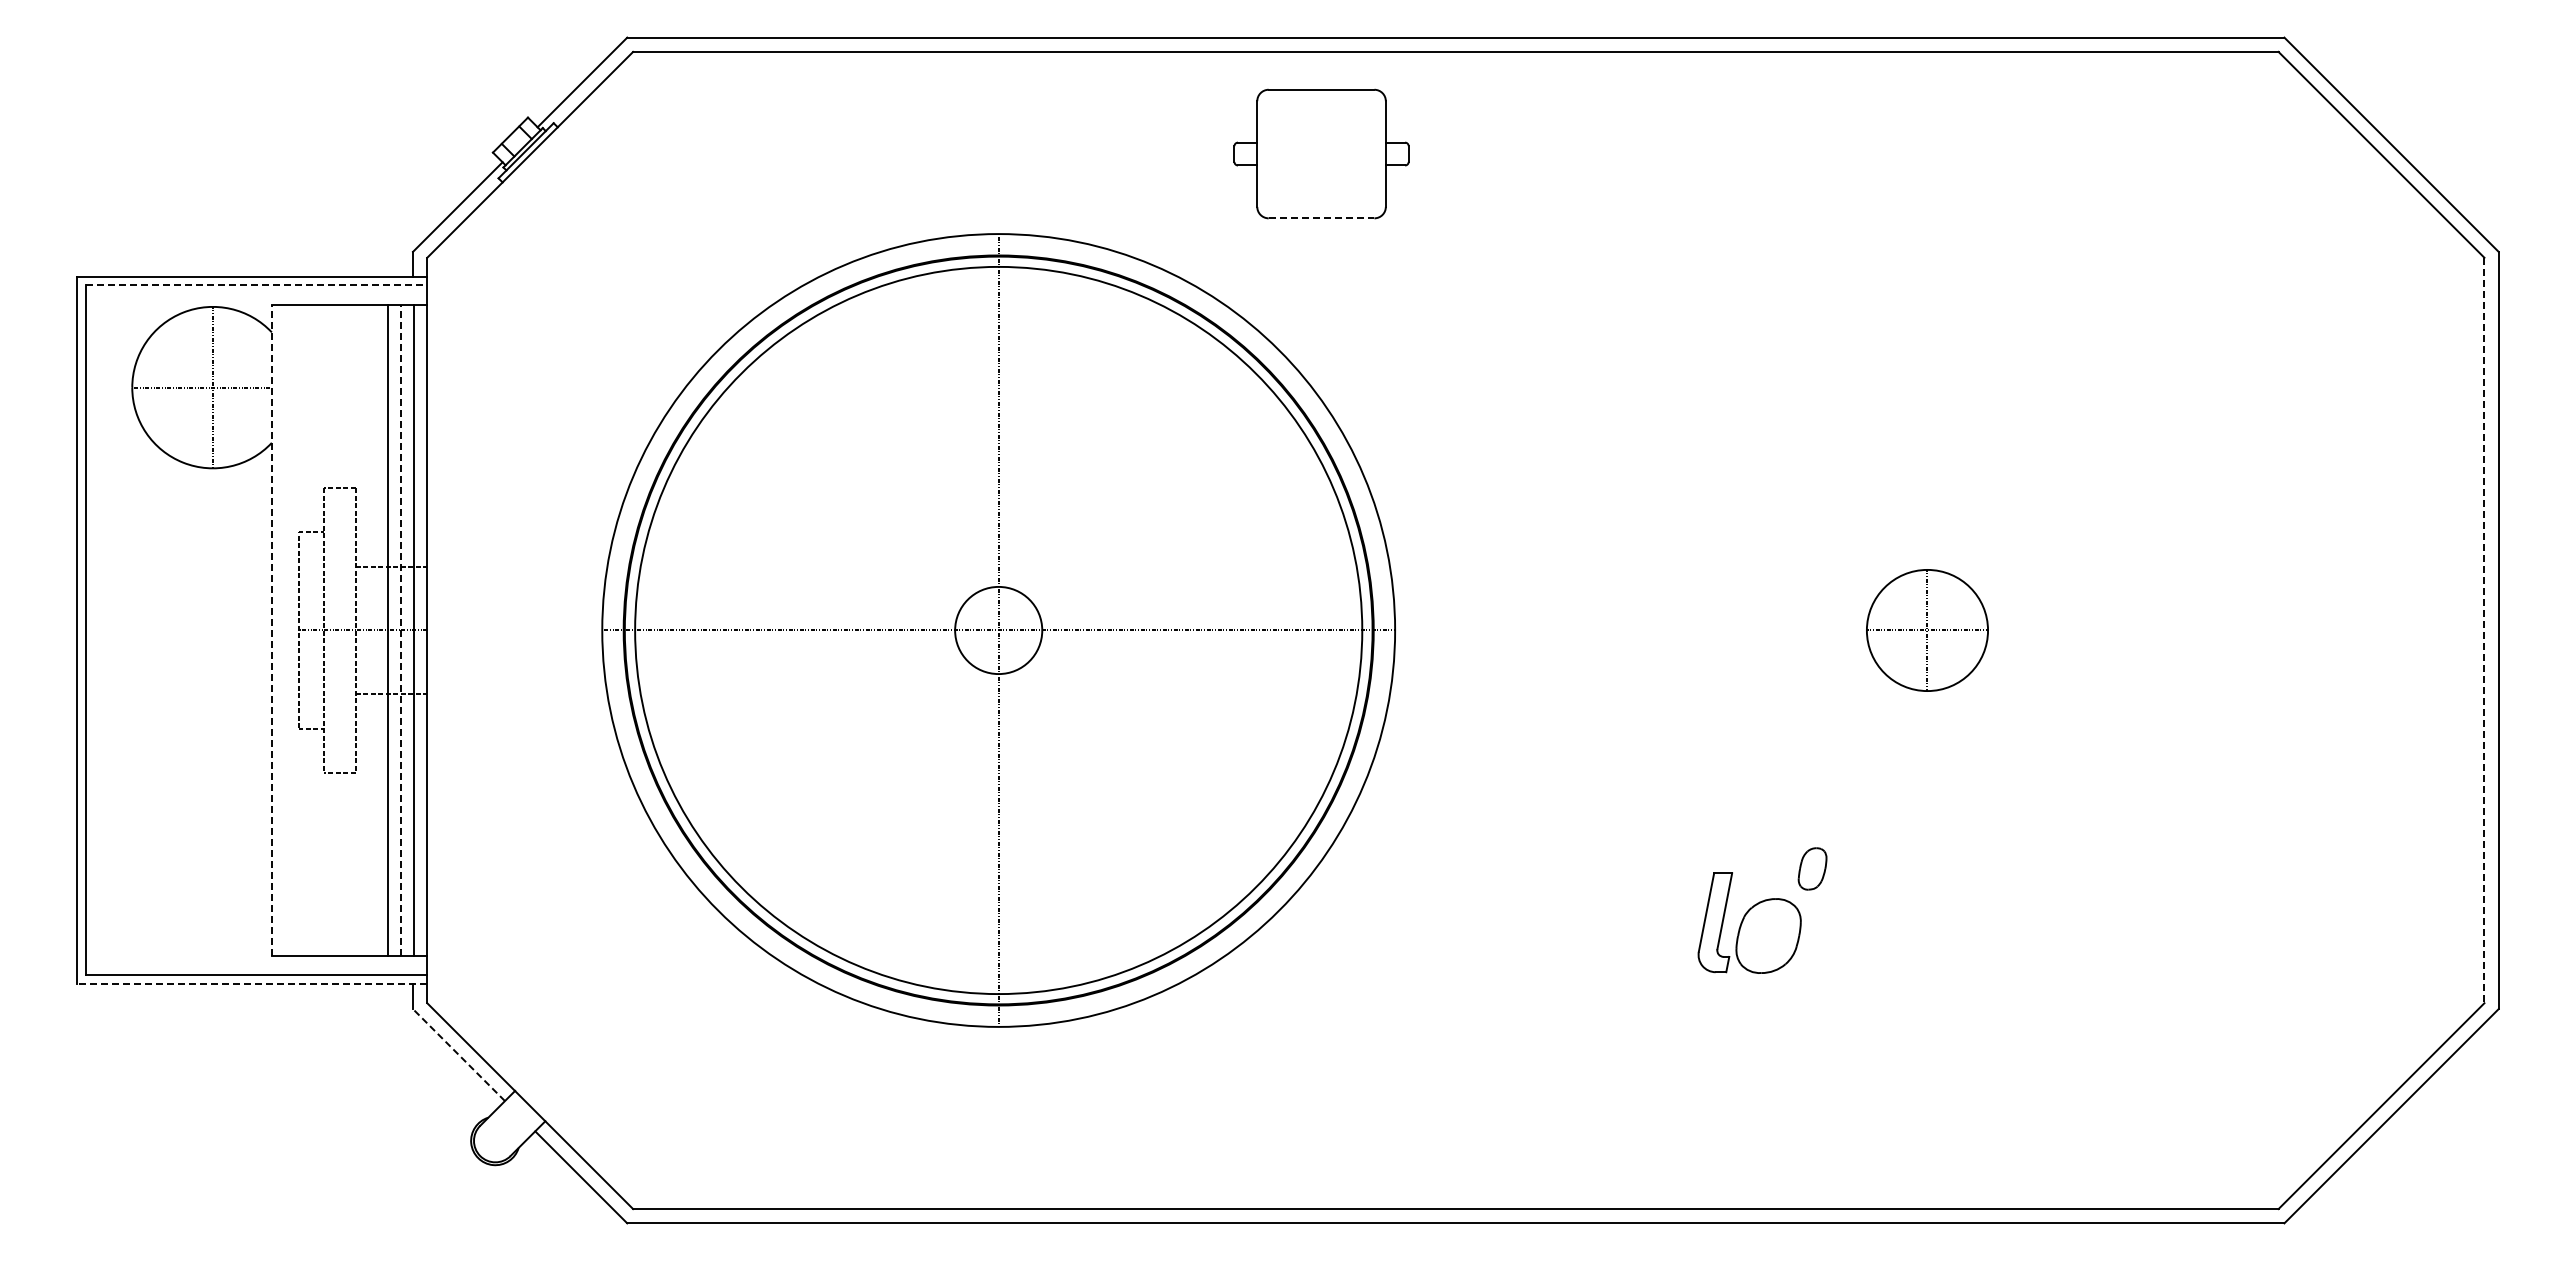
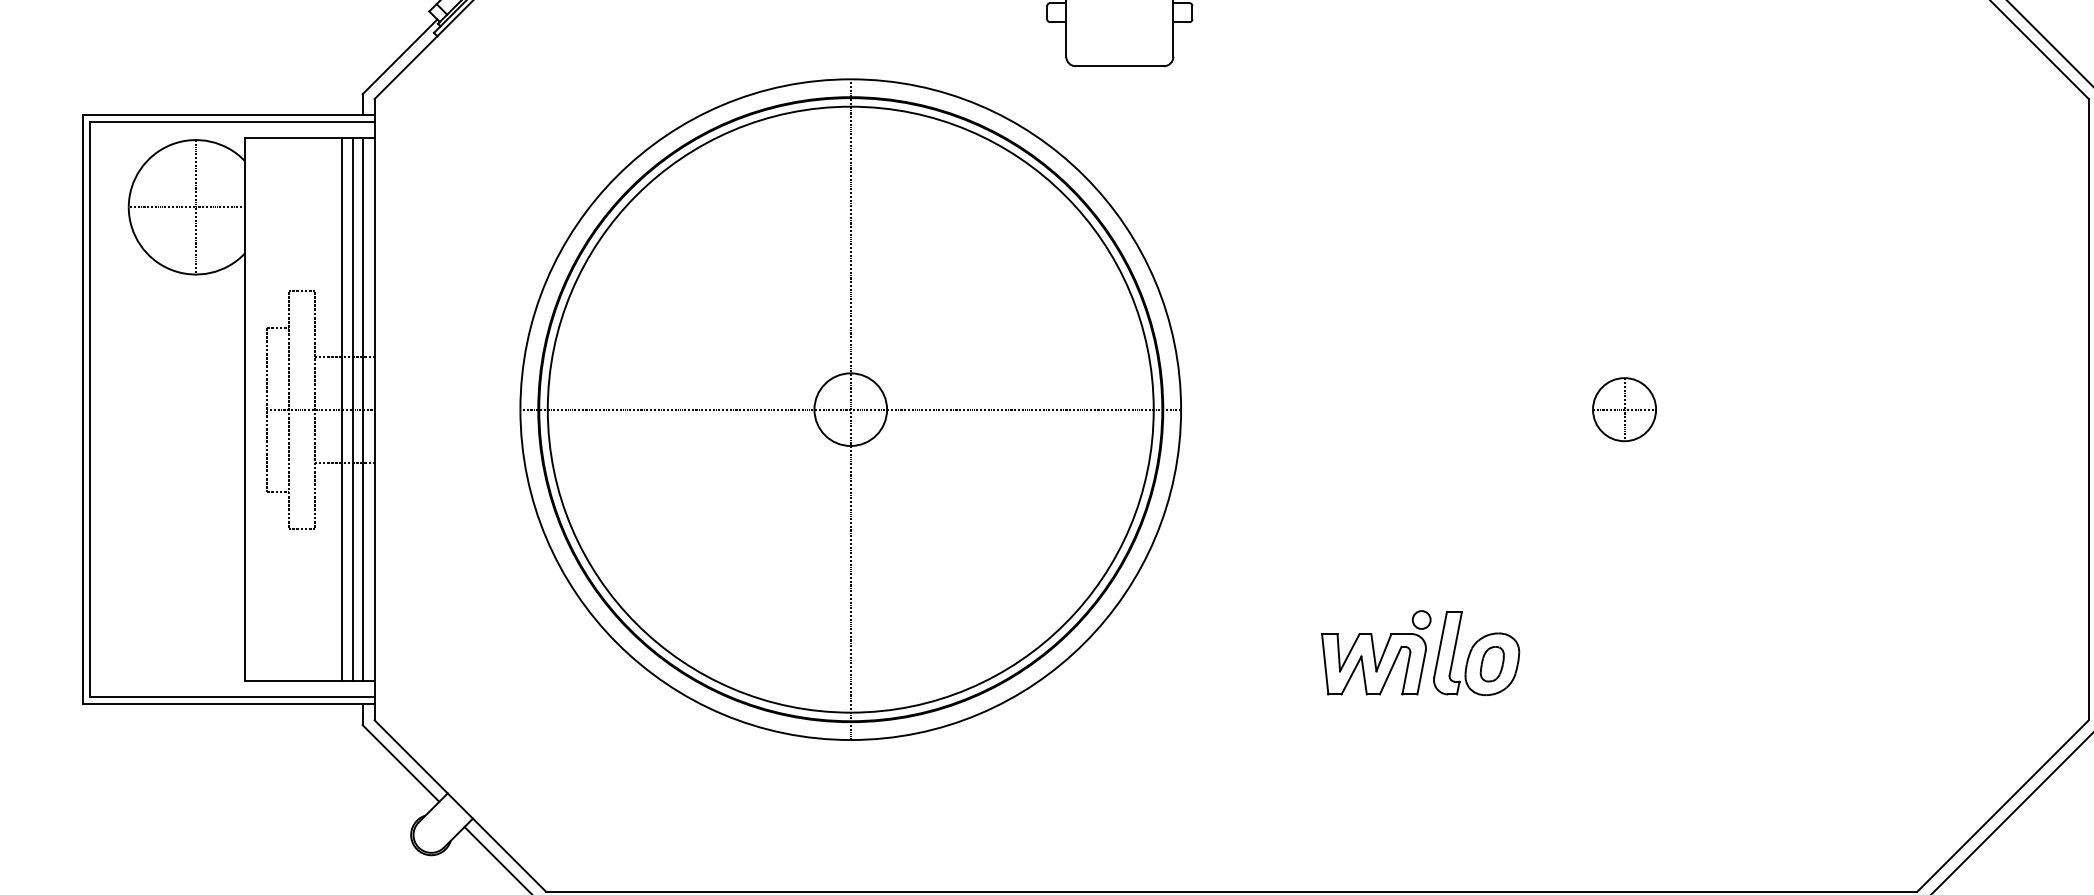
line: (1321, 218) -> (1119, 66), dashed -> solid
line: (256, 285) -> (232, 122), dashed -> solid
line: (271, 630) -> (244, 409), dashed -> solid
line: (400, 630) -> (352, 409), dashed -> solid
part: (1926, 630) -> (1623, 409), size x0.62
line: (2484, 630) -> (2088, 409), dashed -> solid
part: (1812, 868) -> (1492, 663), moved
part: (1629, 922) -> (1376, 653), added
line: (251, 984) -> (228, 704), dashed -> solid
line: (458, 1054) -> (400, 763), dashed -> solid

